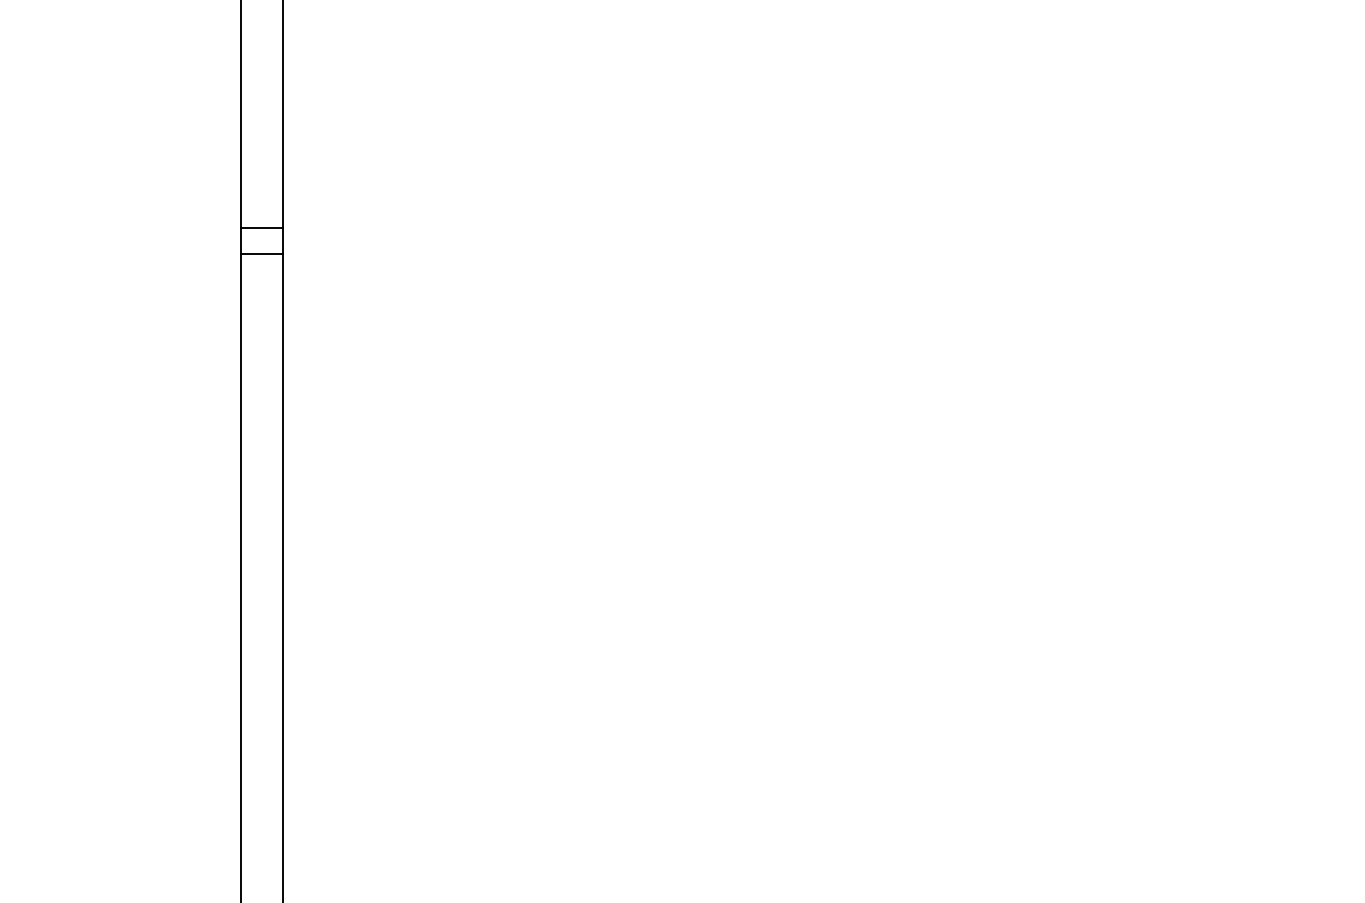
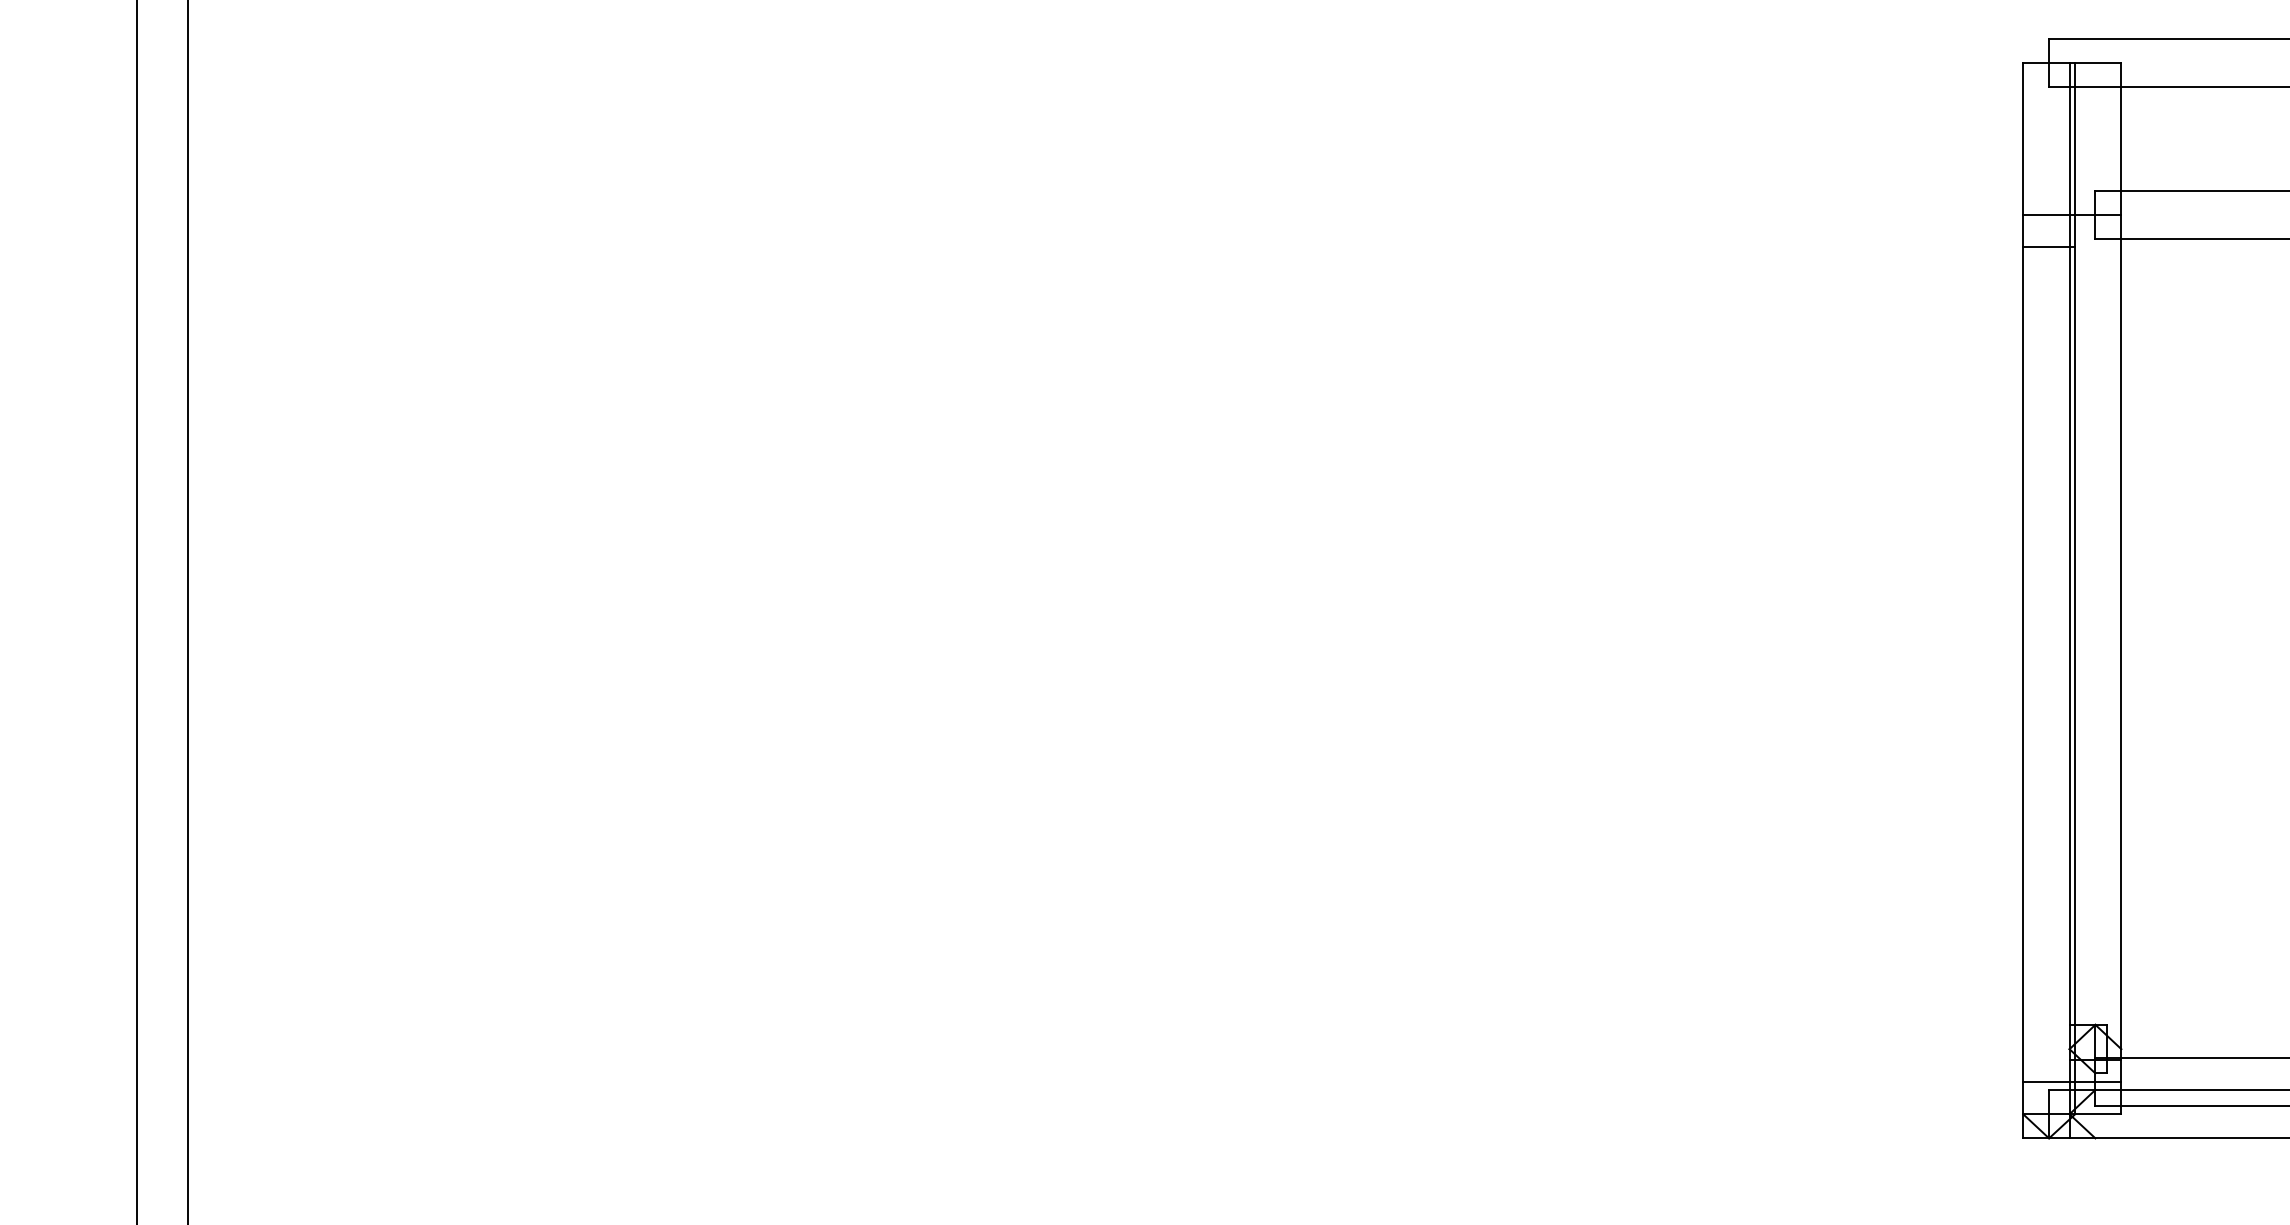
line: (261, 227) -> (162, 214), removed
line: (261, 253) -> (162, 247), removed

